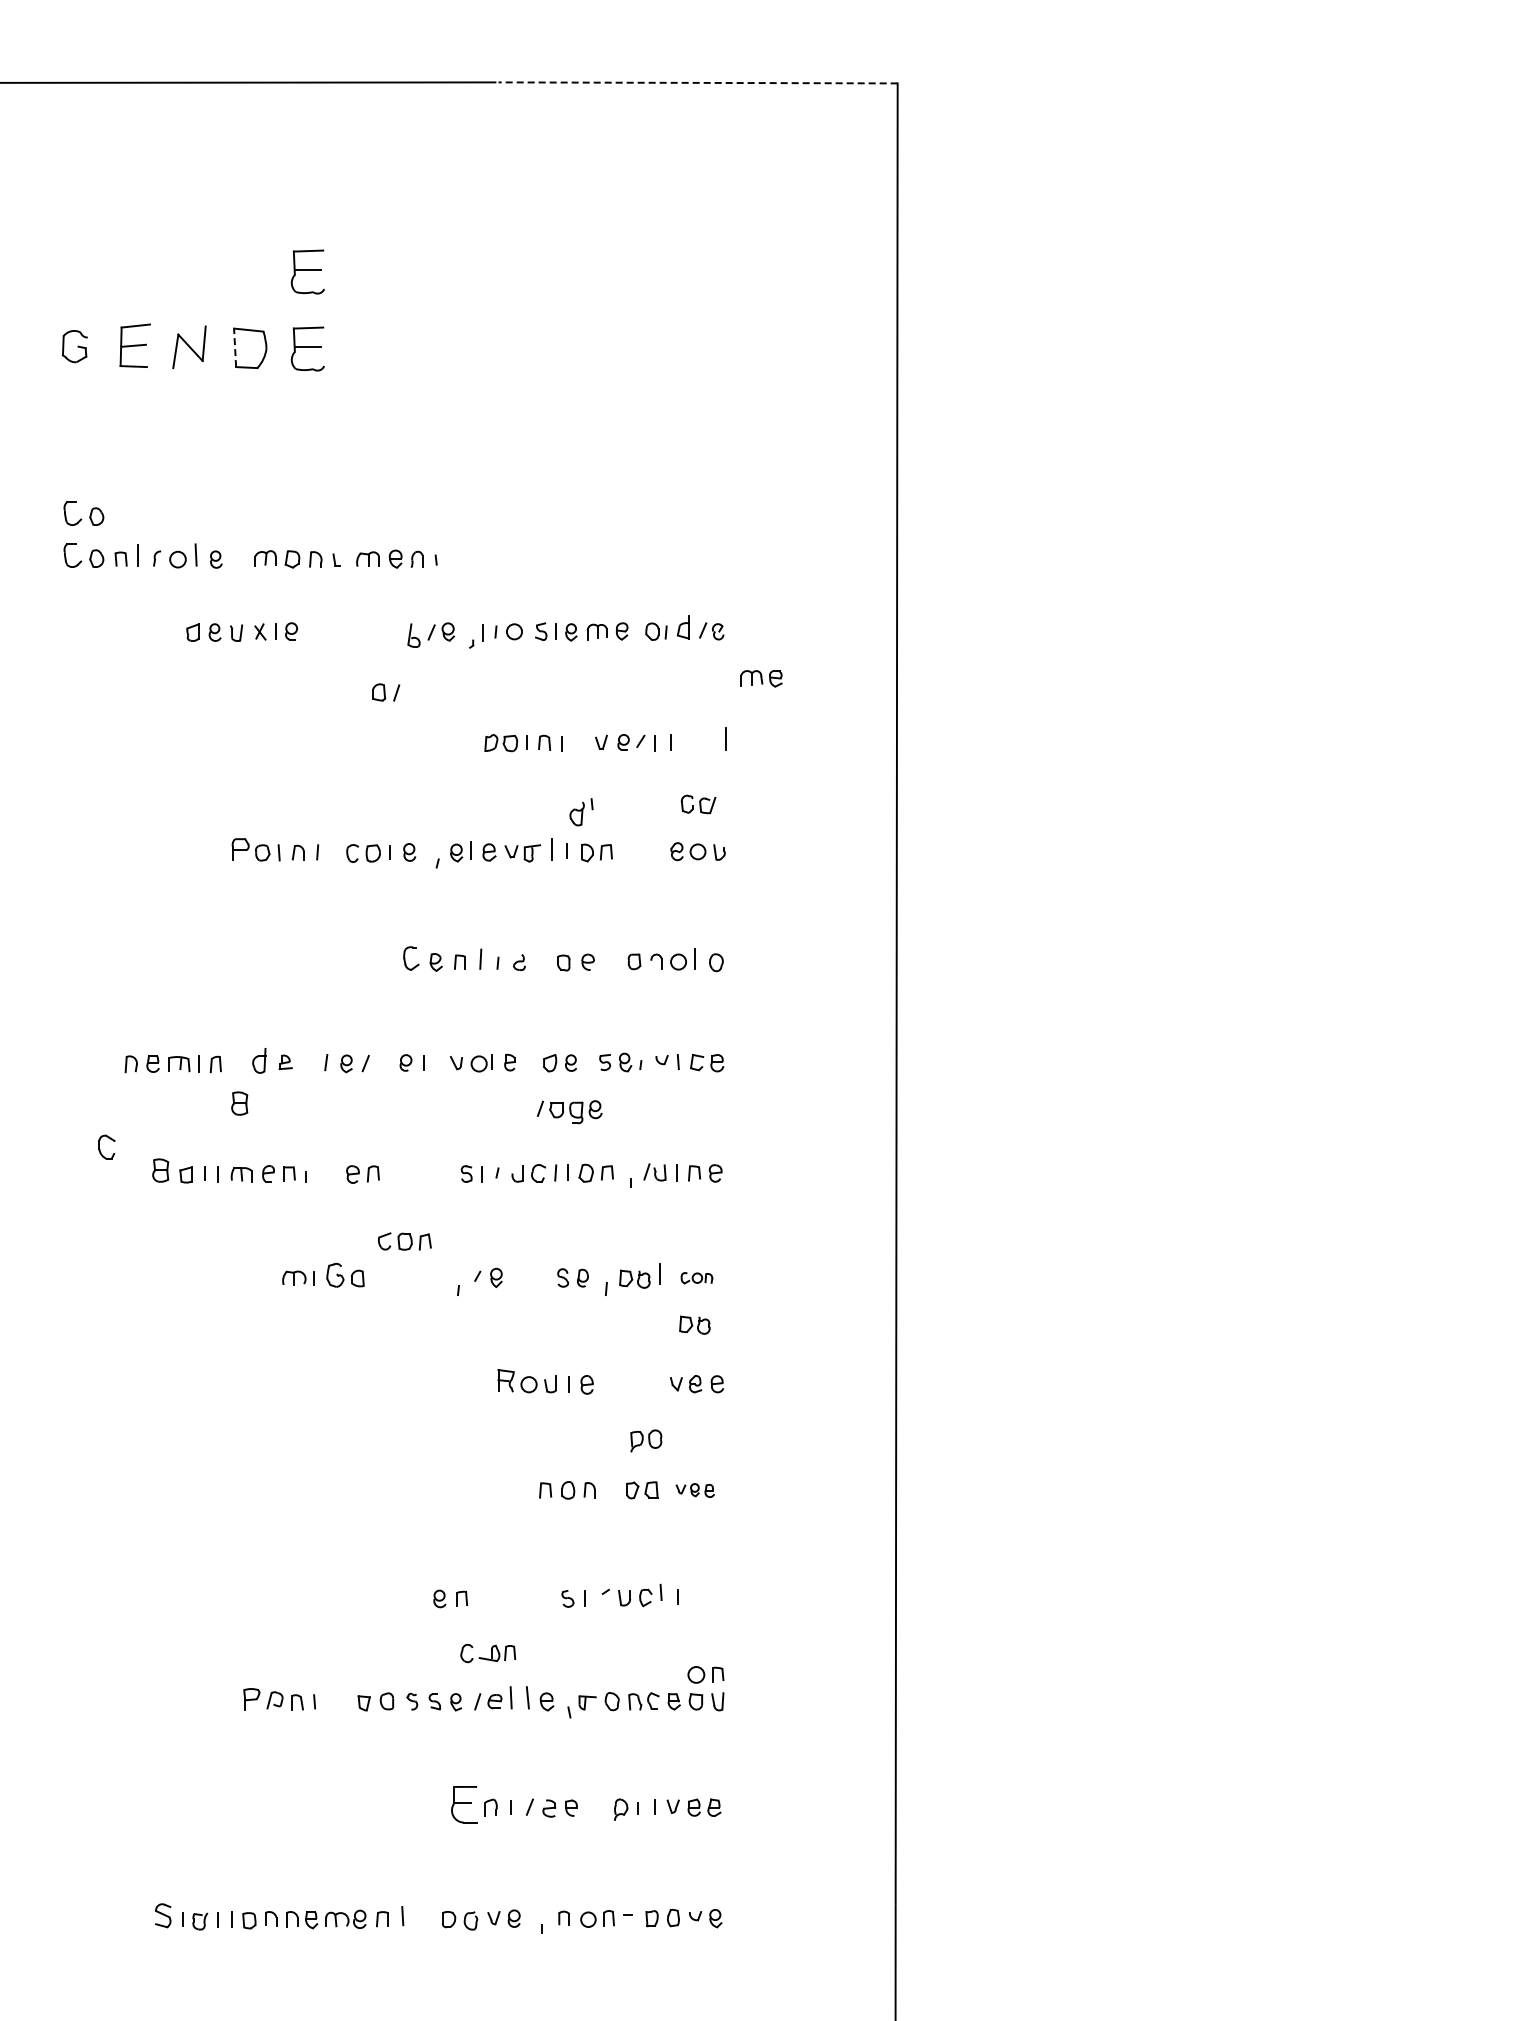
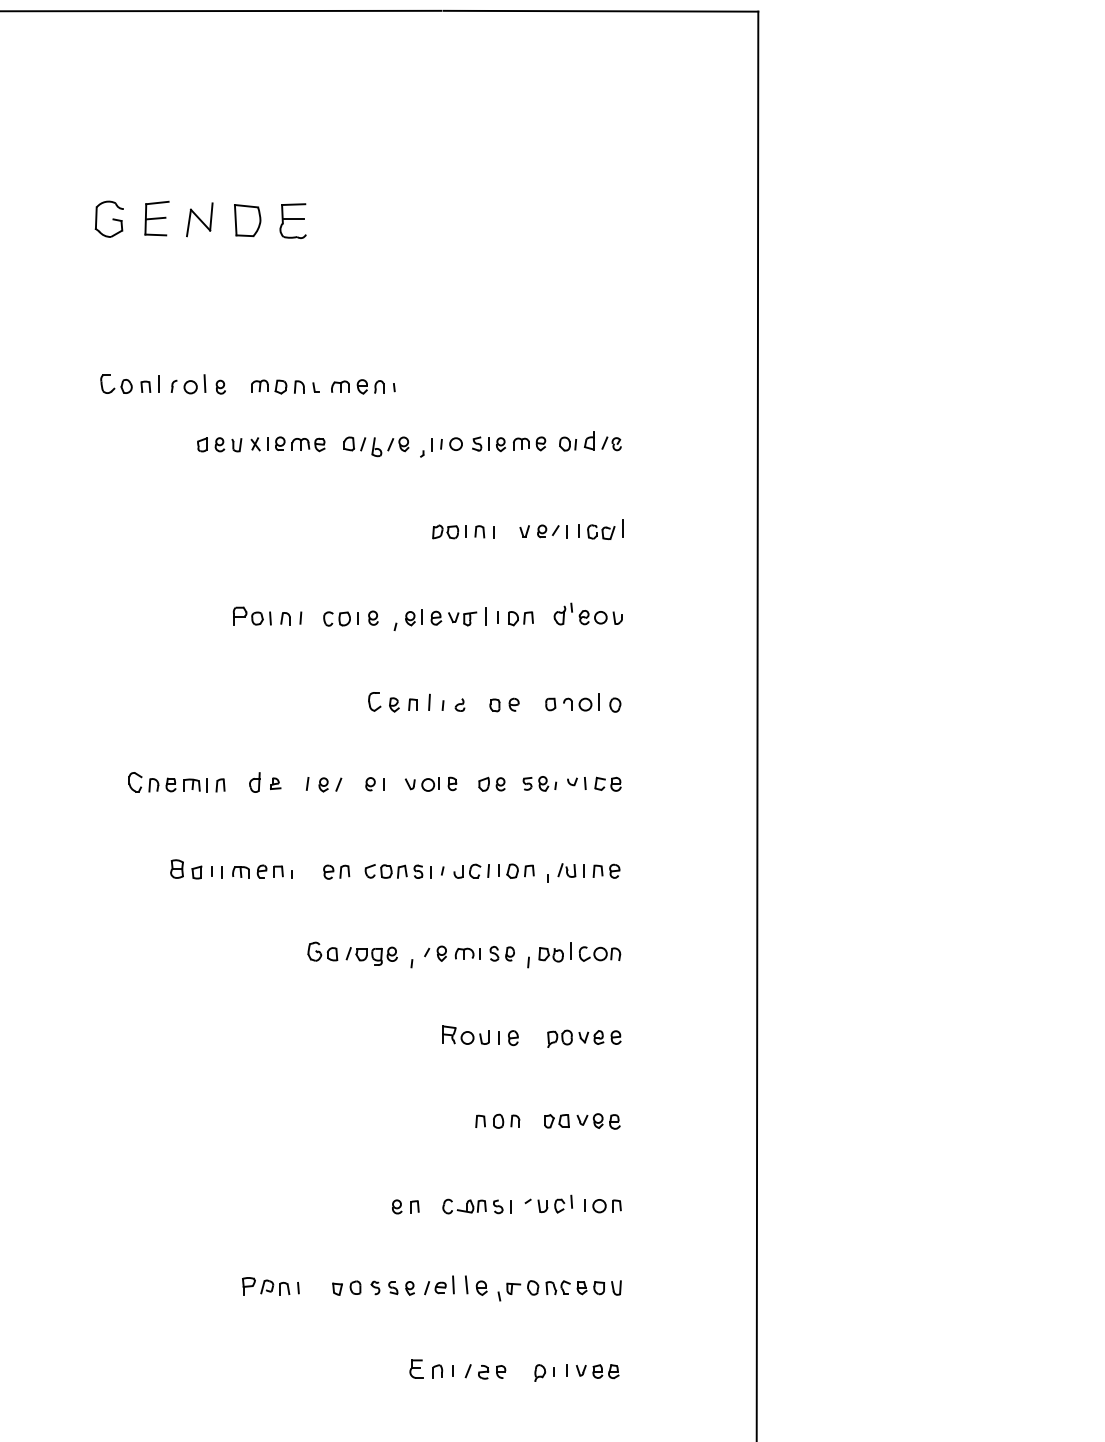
line: (698, 82) -> (601, 10), dashed -> solid
part: (307, 271) -> (292, 159), removed
part: (74, 346) -> (109, 219), size x1.43
line: (235, 347) -> (236, 219), dashed -> solid
part: (83, 513) -> (116, 350), removed
part: (761, 678) -> (308, 444), moved
part: (386, 692) -> (355, 443), moved
part: (698, 804) -> (601, 532), moved
part: (581, 812) -> (563, 614), moved
part: (239, 1103) -> (239, 816), removed
part: (569, 1112) -> (371, 956), moved
part: (100, 1149) -> (130, 783), moved
part: (404, 1241) -> (385, 871), moved
part: (298, 1277) -> (467, 953), moved
part: (696, 1277) -> (599, 953), size x1.67
part: (694, 1324) -> (598, 990), removed
part: (646, 1440) -> (560, 1038), moved
part: (695, 1490) -> (598, 1121), size x1.43
part: (488, 1653) -> (464, 1206), moved
part: (705, 1674) -> (606, 1205), moved
part: (463, 1804) -> (415, 1369), size x0.62

